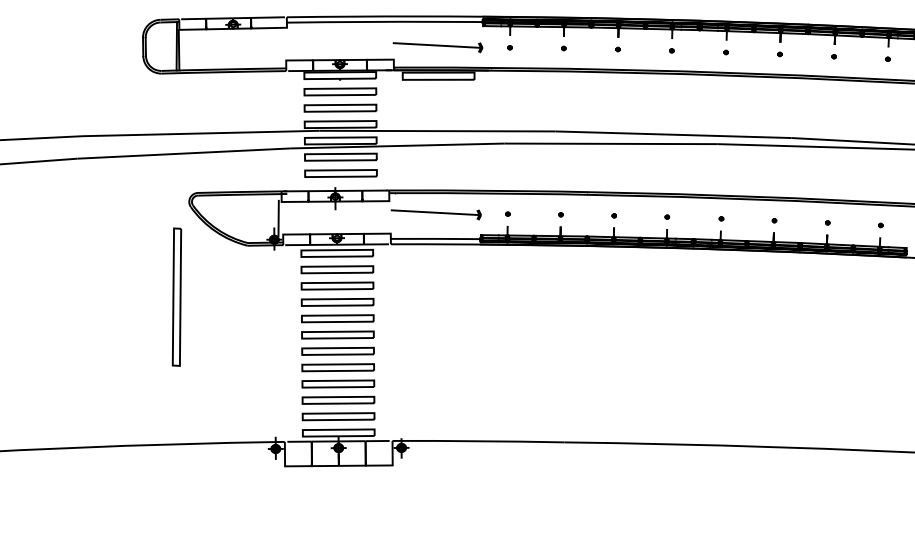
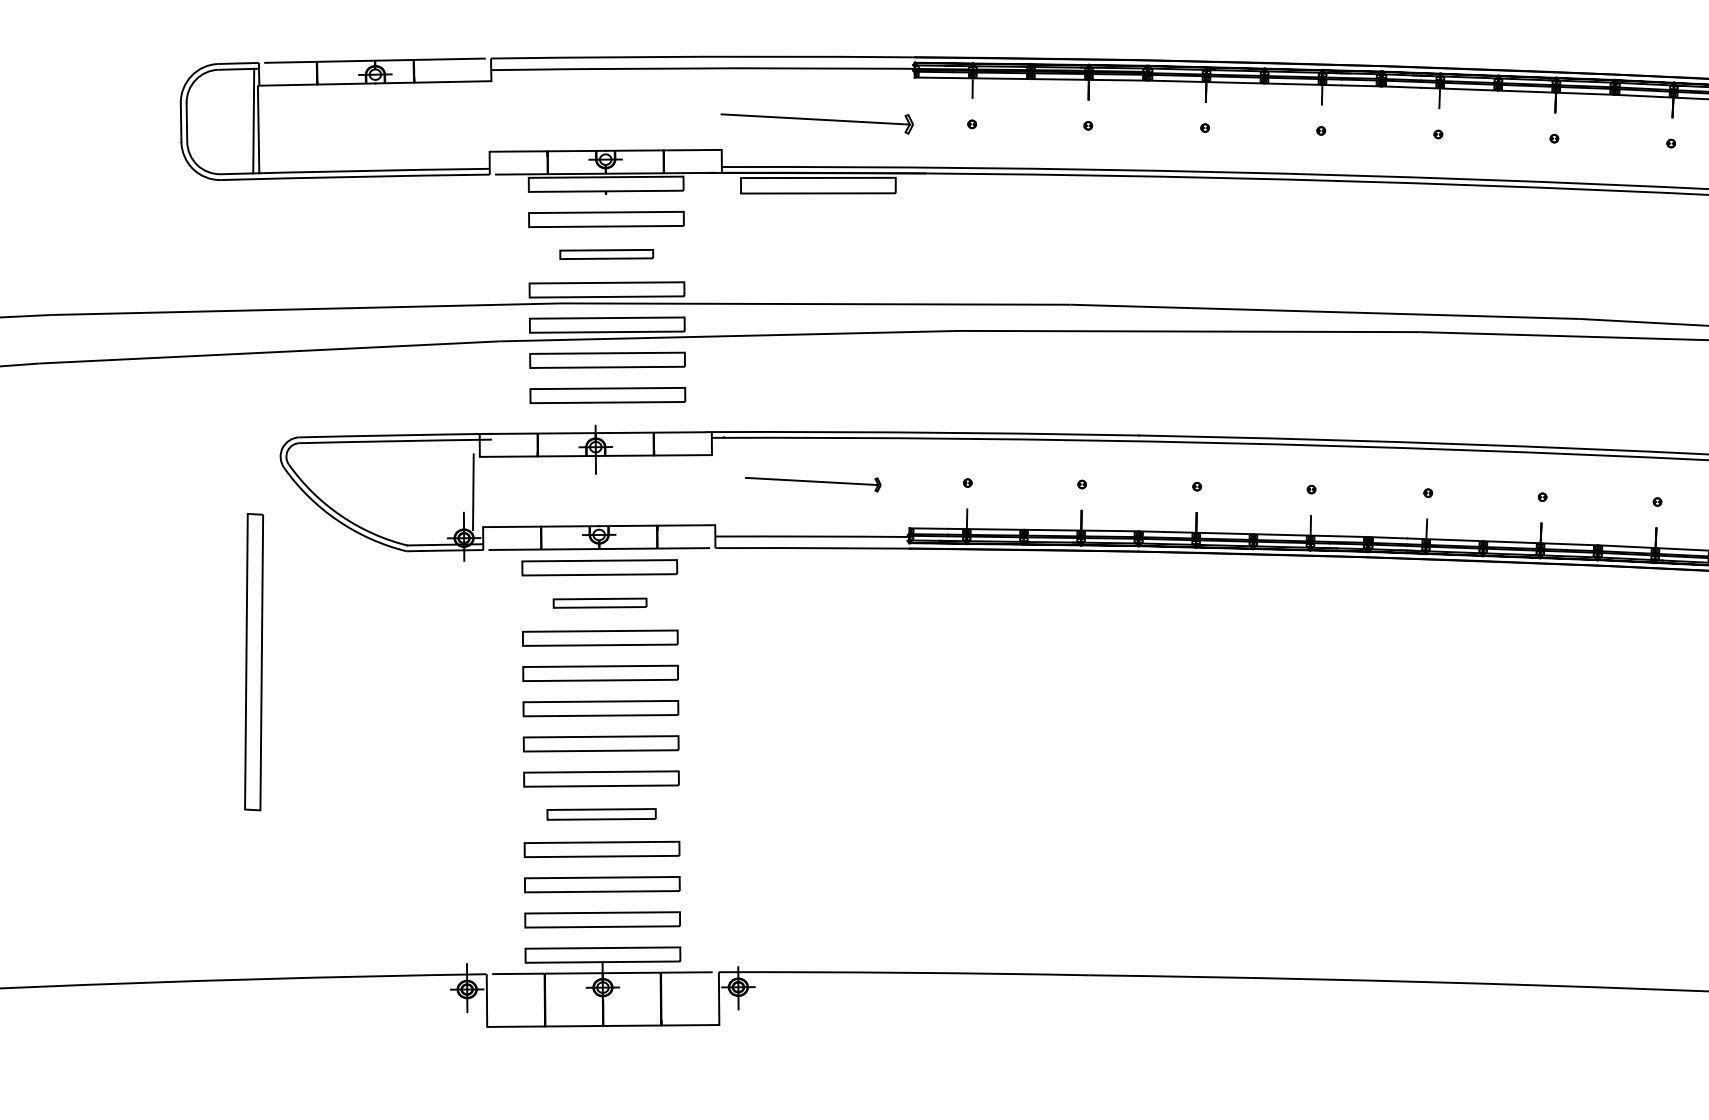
part: (340, 107) -> (606, 253), size x0.6
part: (435, 214) -> (811, 483), size x0.7
part: (337, 269) -> (600, 602), size x0.6
part: (337, 367) -> (600, 813), size x0.7

